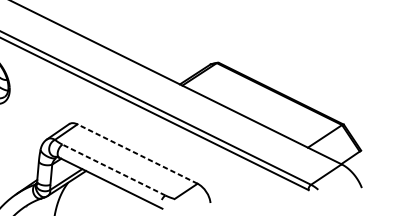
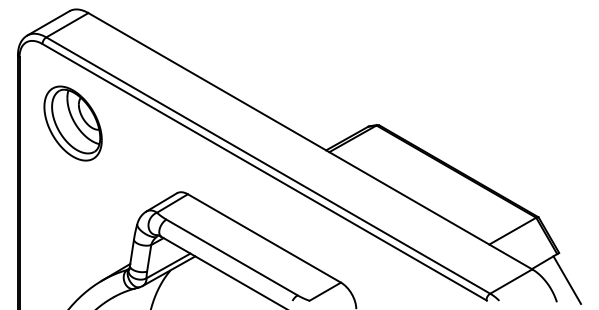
line: (137, 154) -> (264, 238), dashed -> solid
line: (114, 170) -> (232, 257), dashed -> solid
line: (368, 170) -> (567, 279), added

